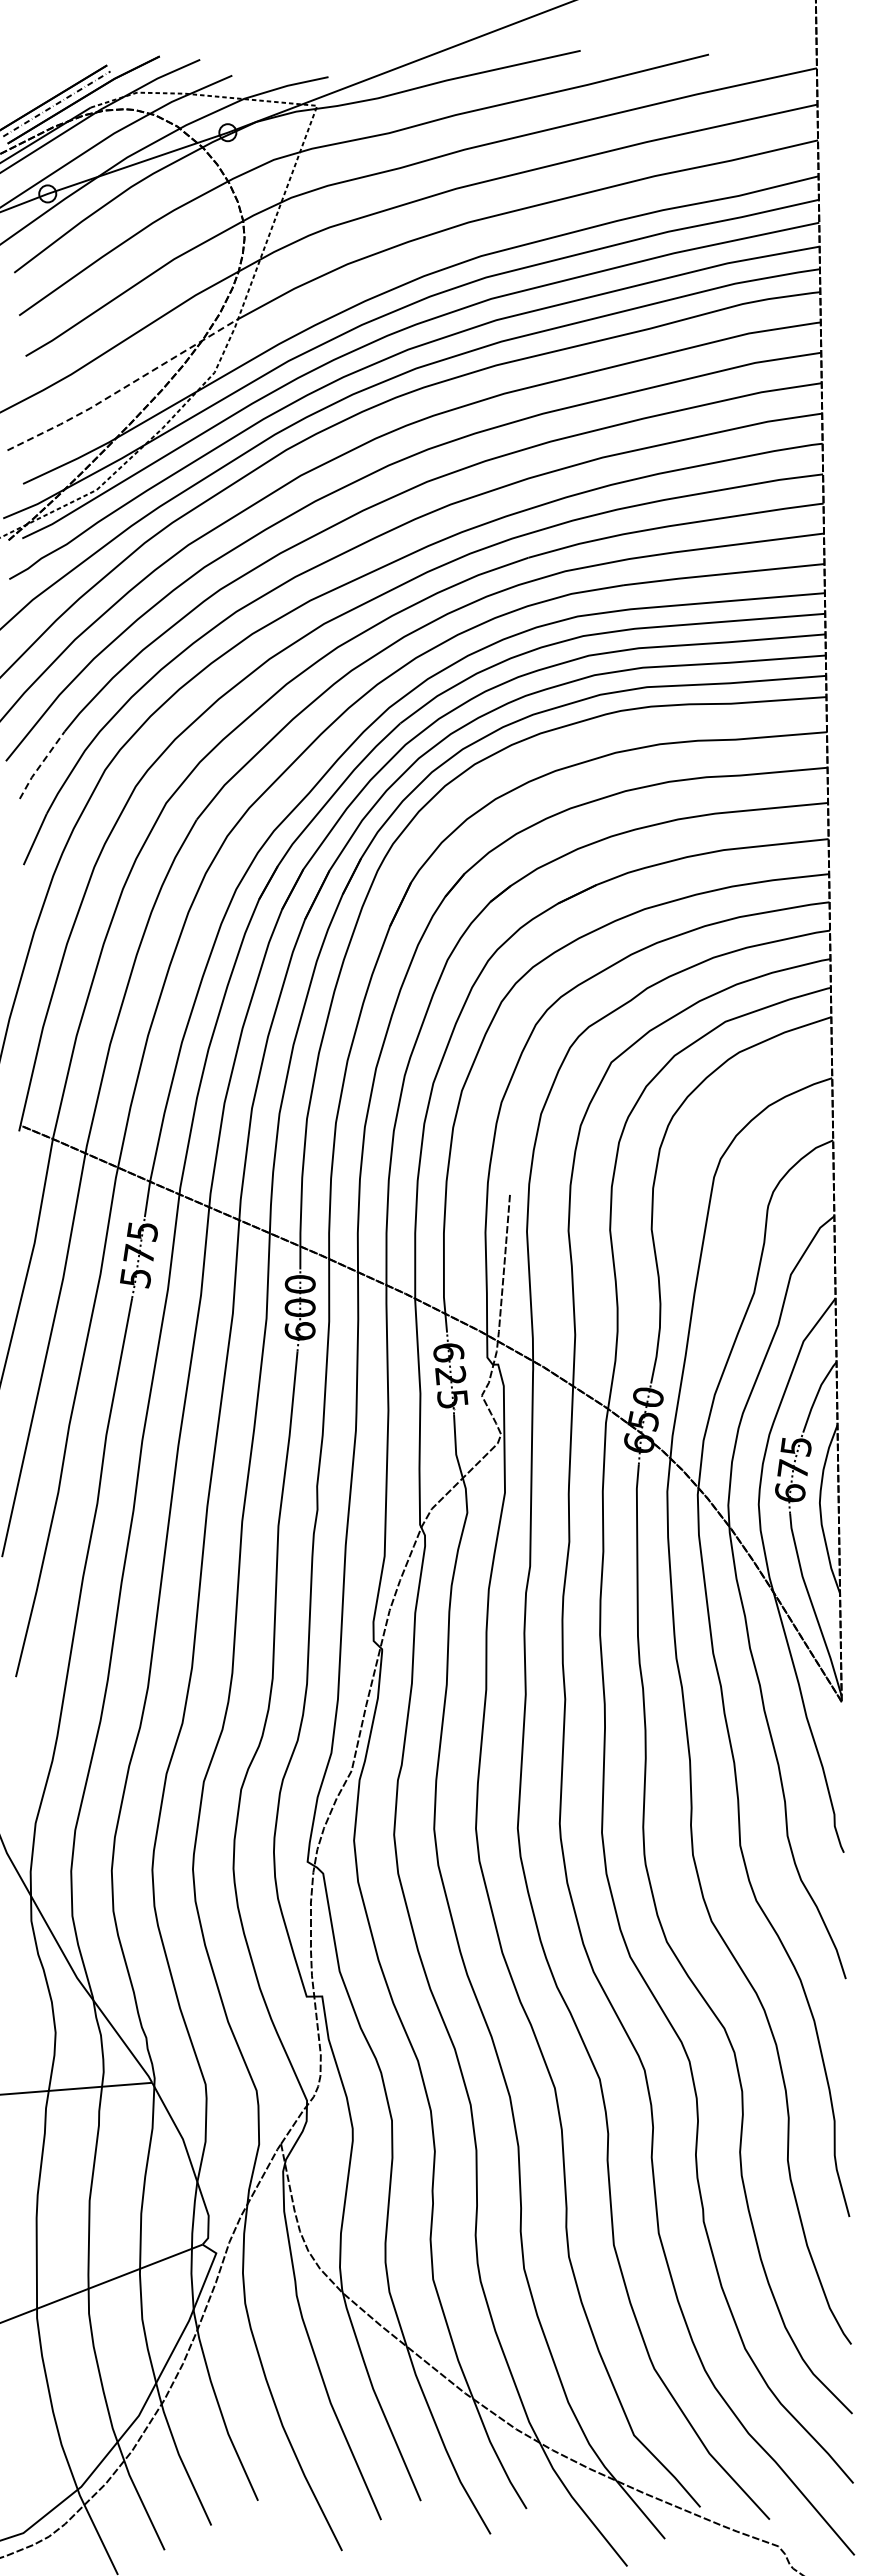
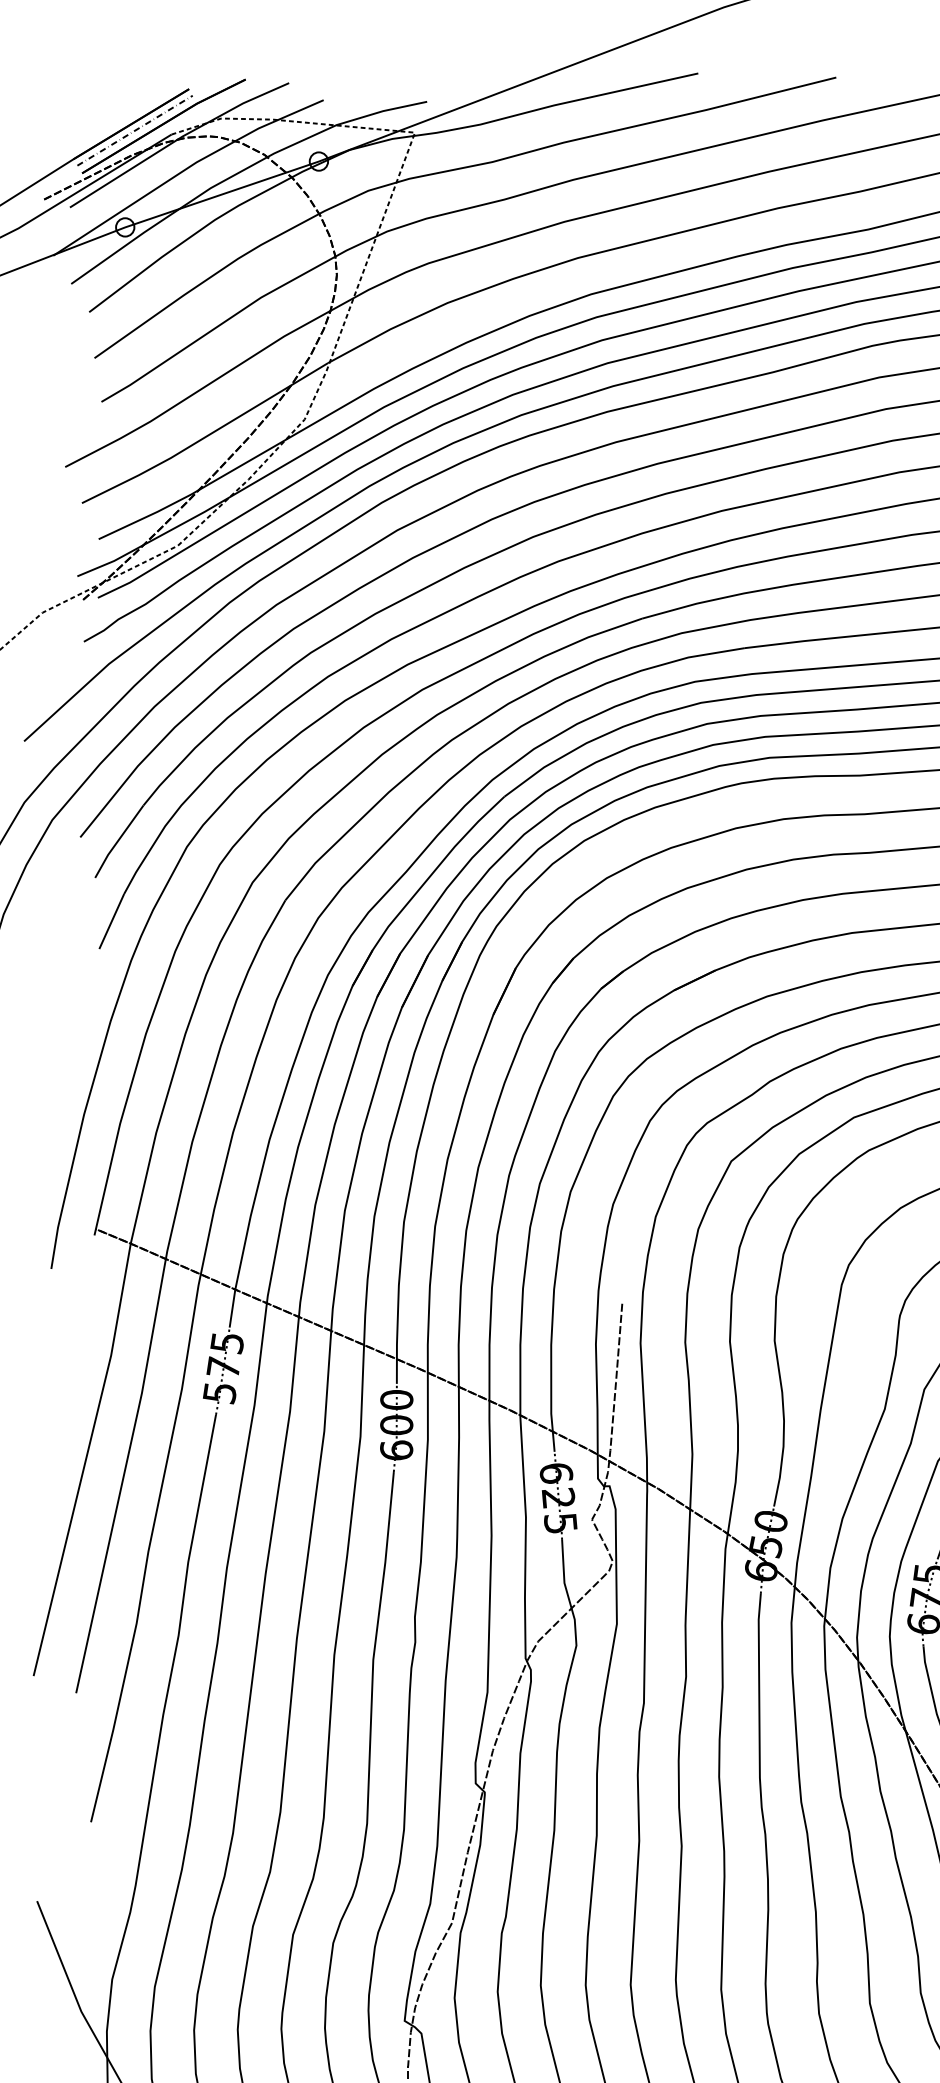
line: (122, 388) -> (205, 436), dashed -> solid
line: (41, 764) -> (118, 840), dashed -> solid

